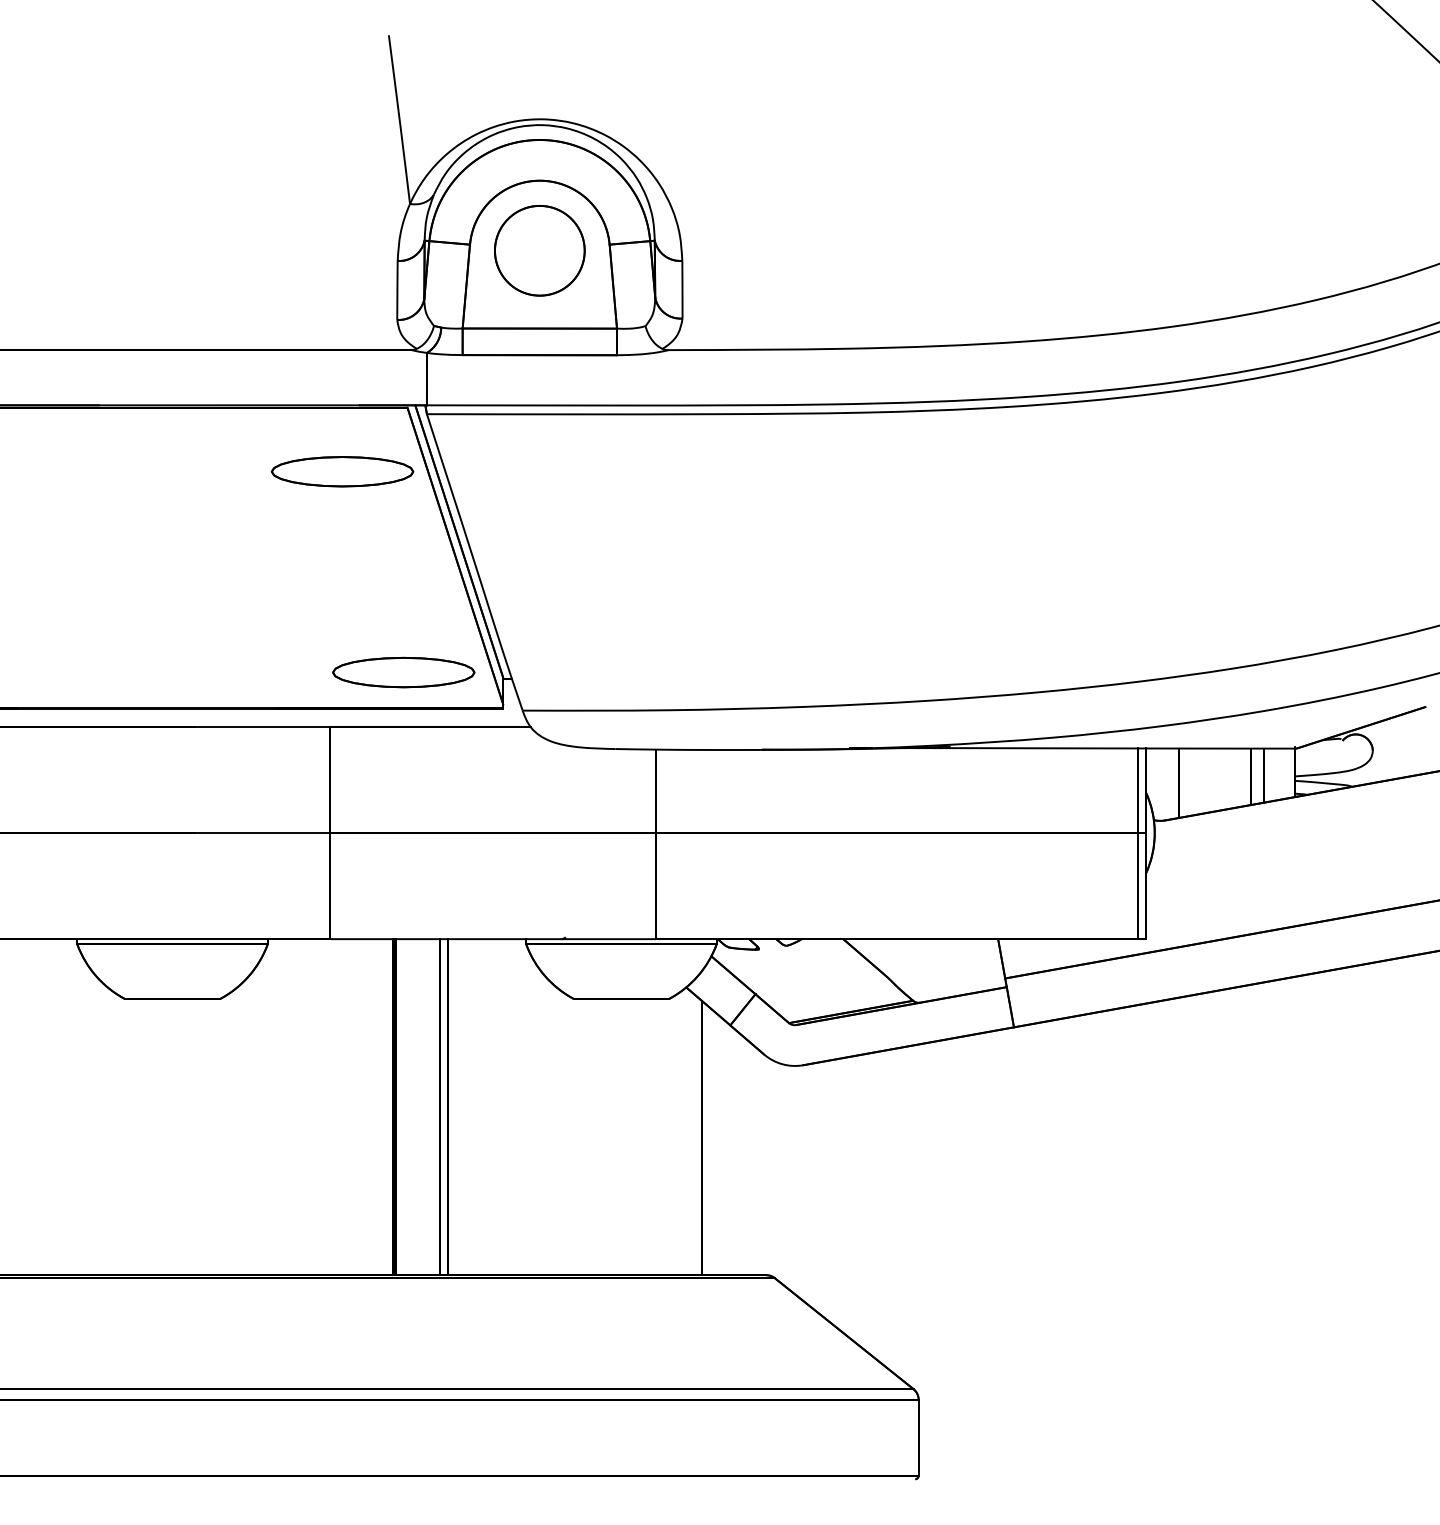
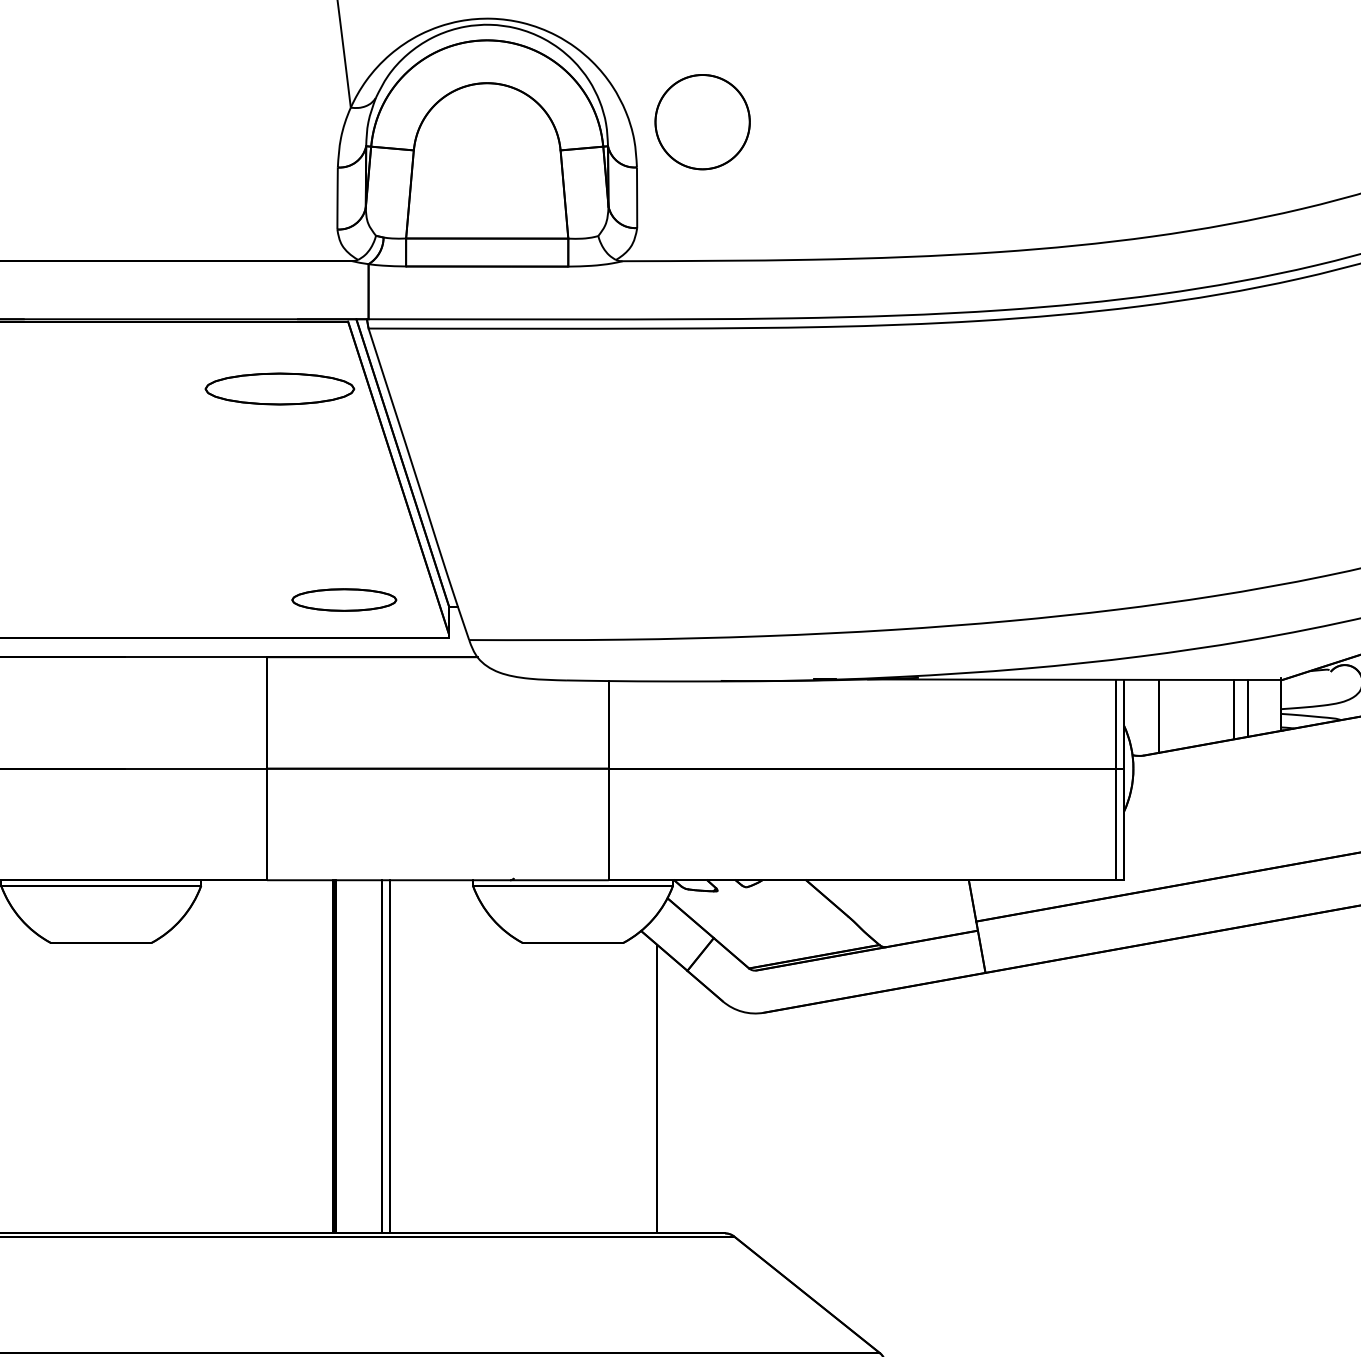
circle: (539, 250) -> (702, 121), moved
part: (403, 672) -> (343, 600), size x0.7

